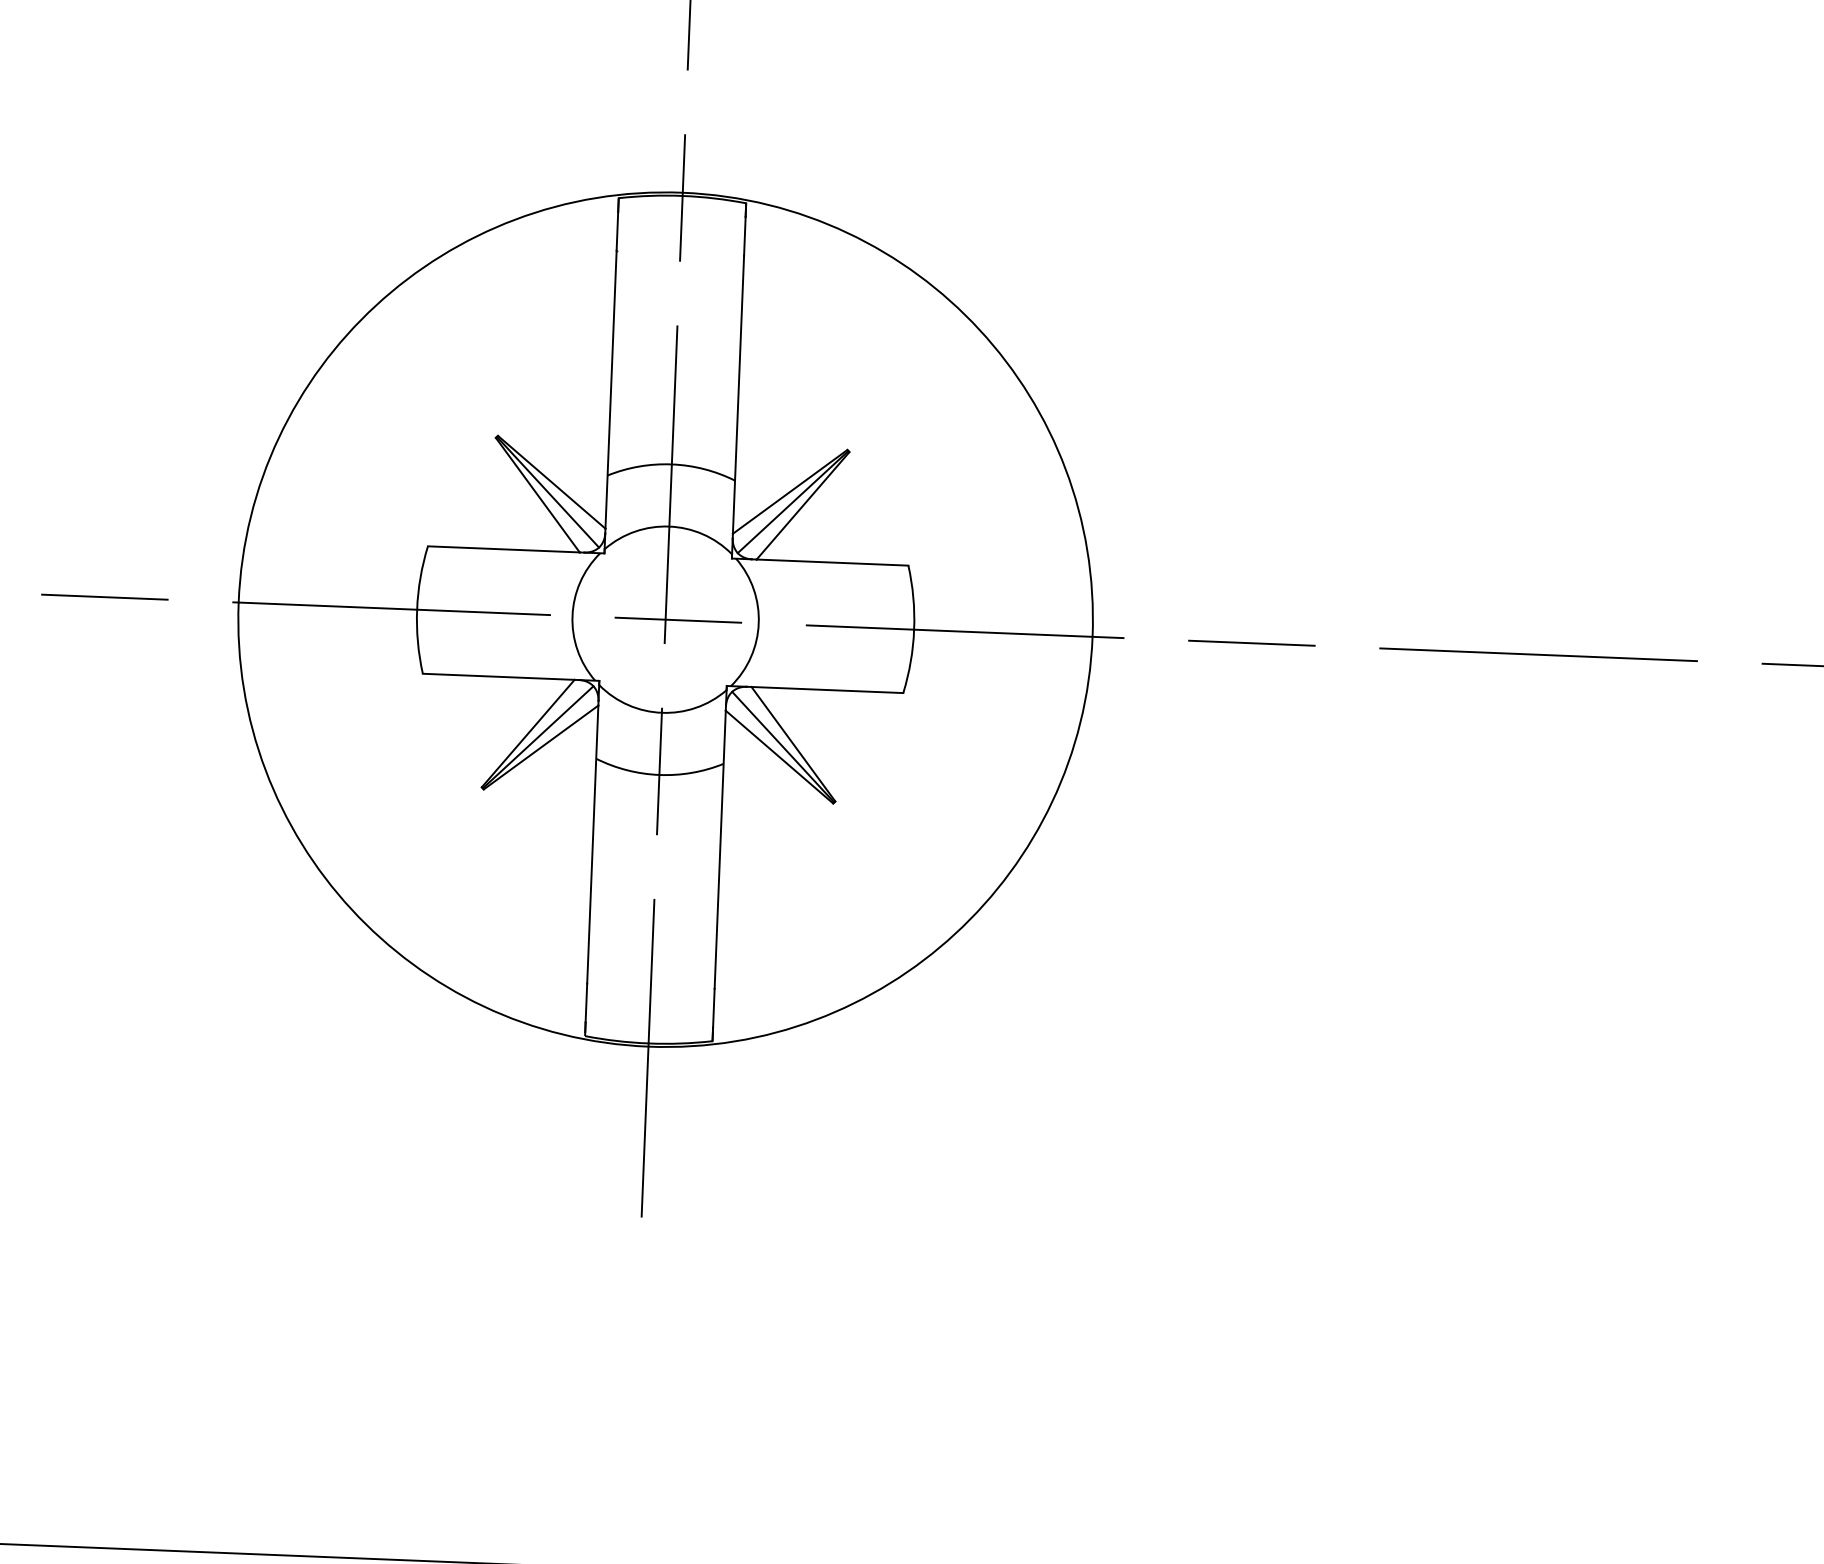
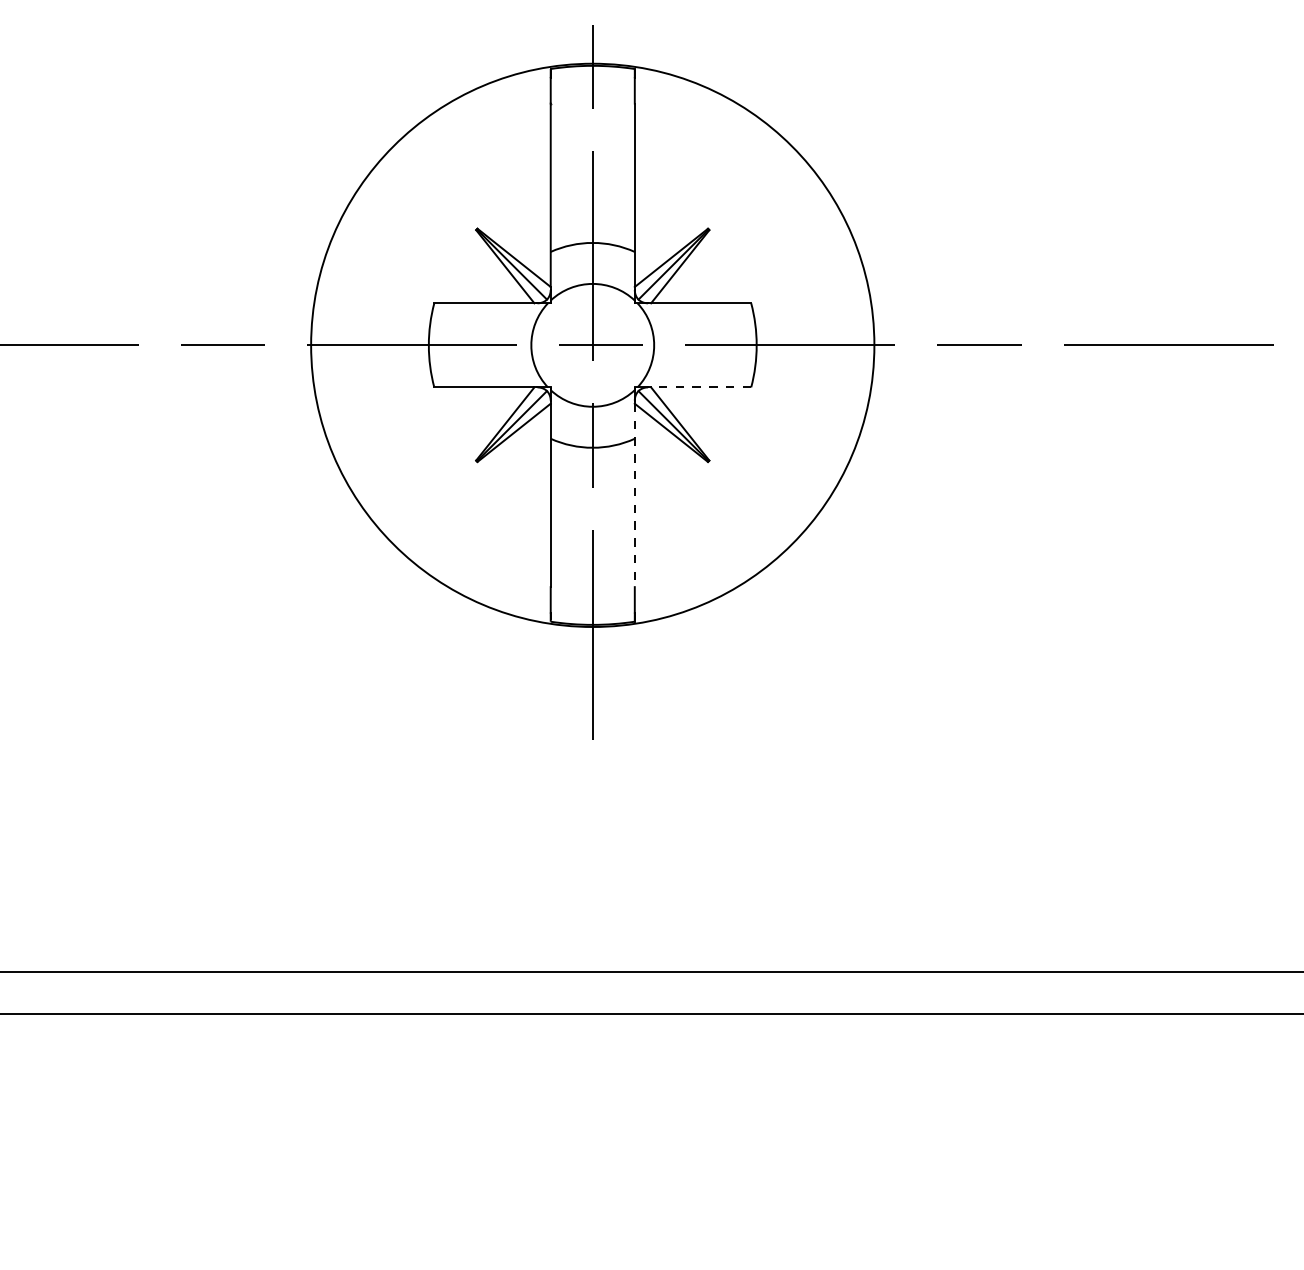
line: (826, 690) -> (700, 387), solid -> dashed
line: (719, 849) -> (634, 495), solid -> dashed

